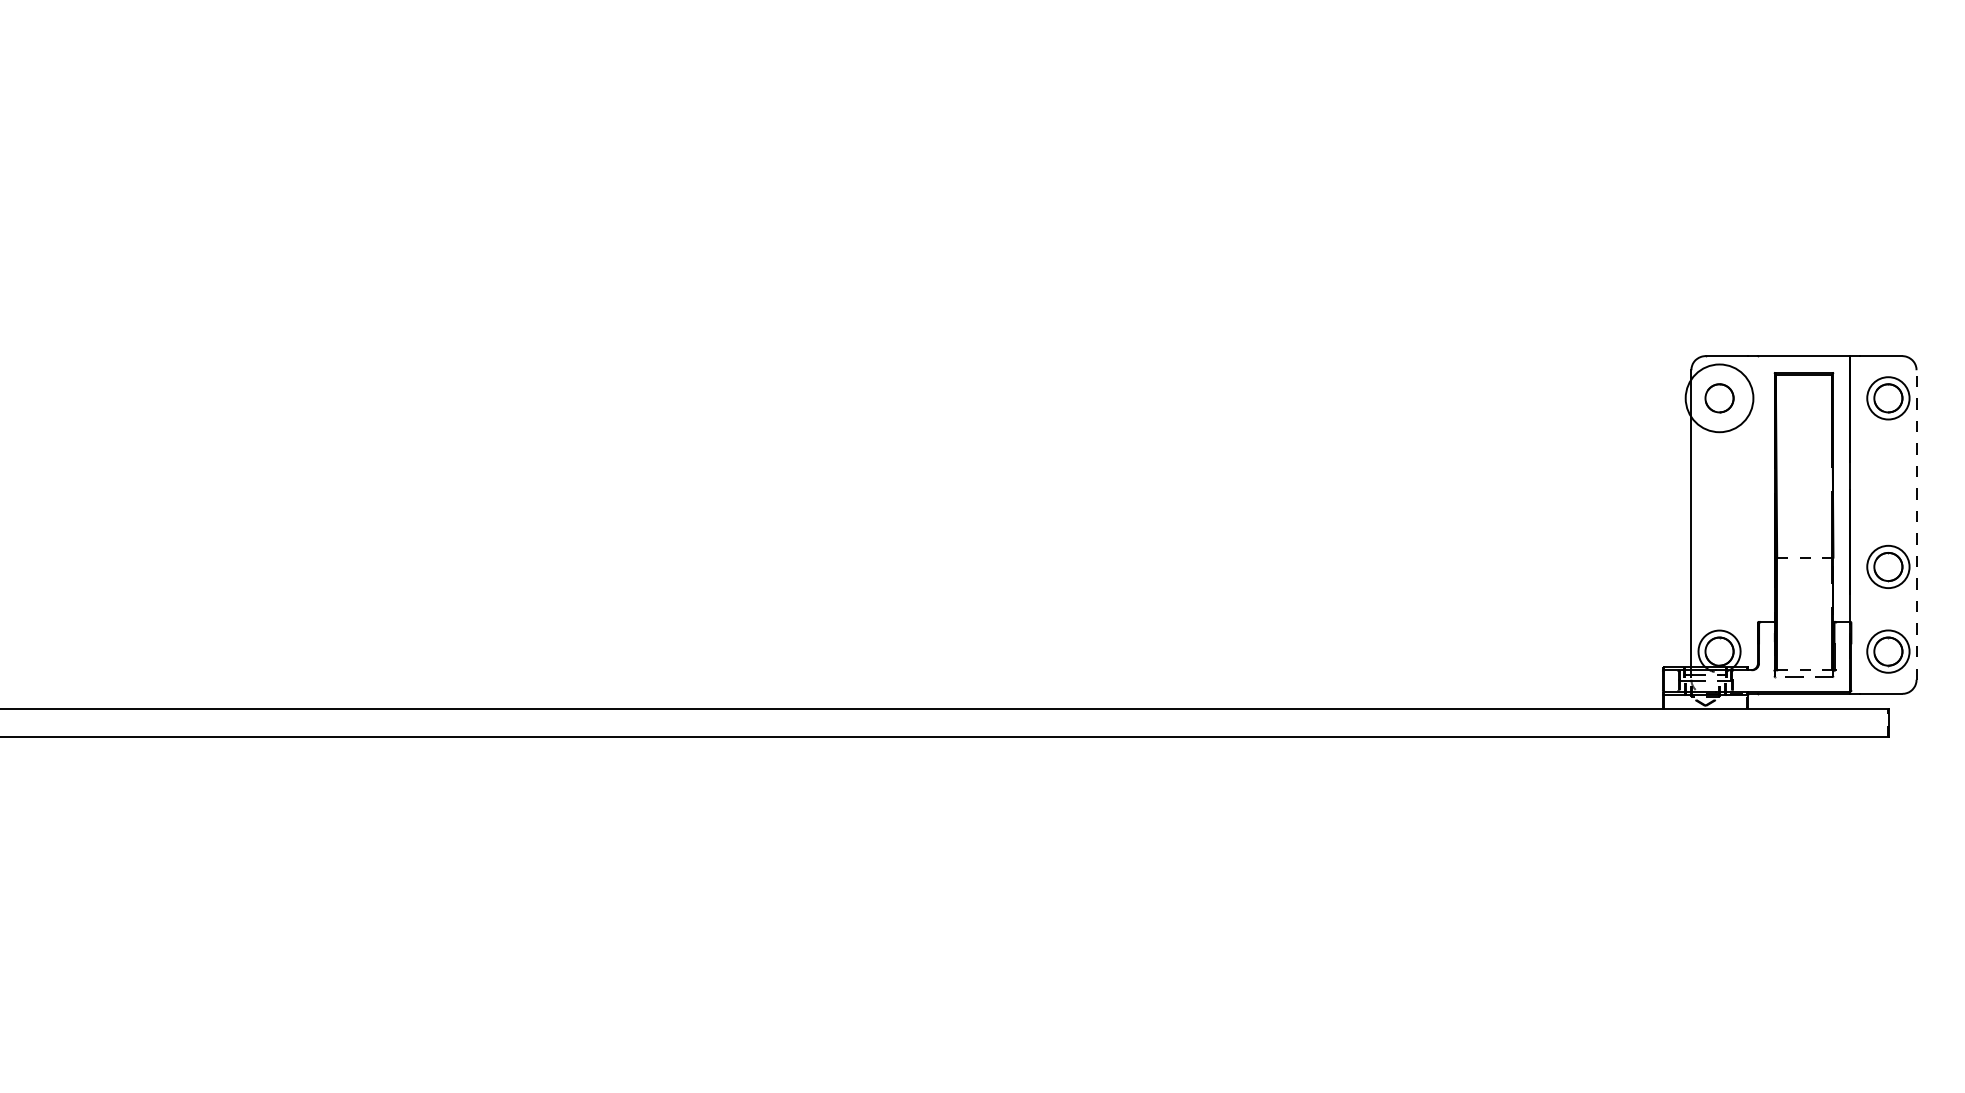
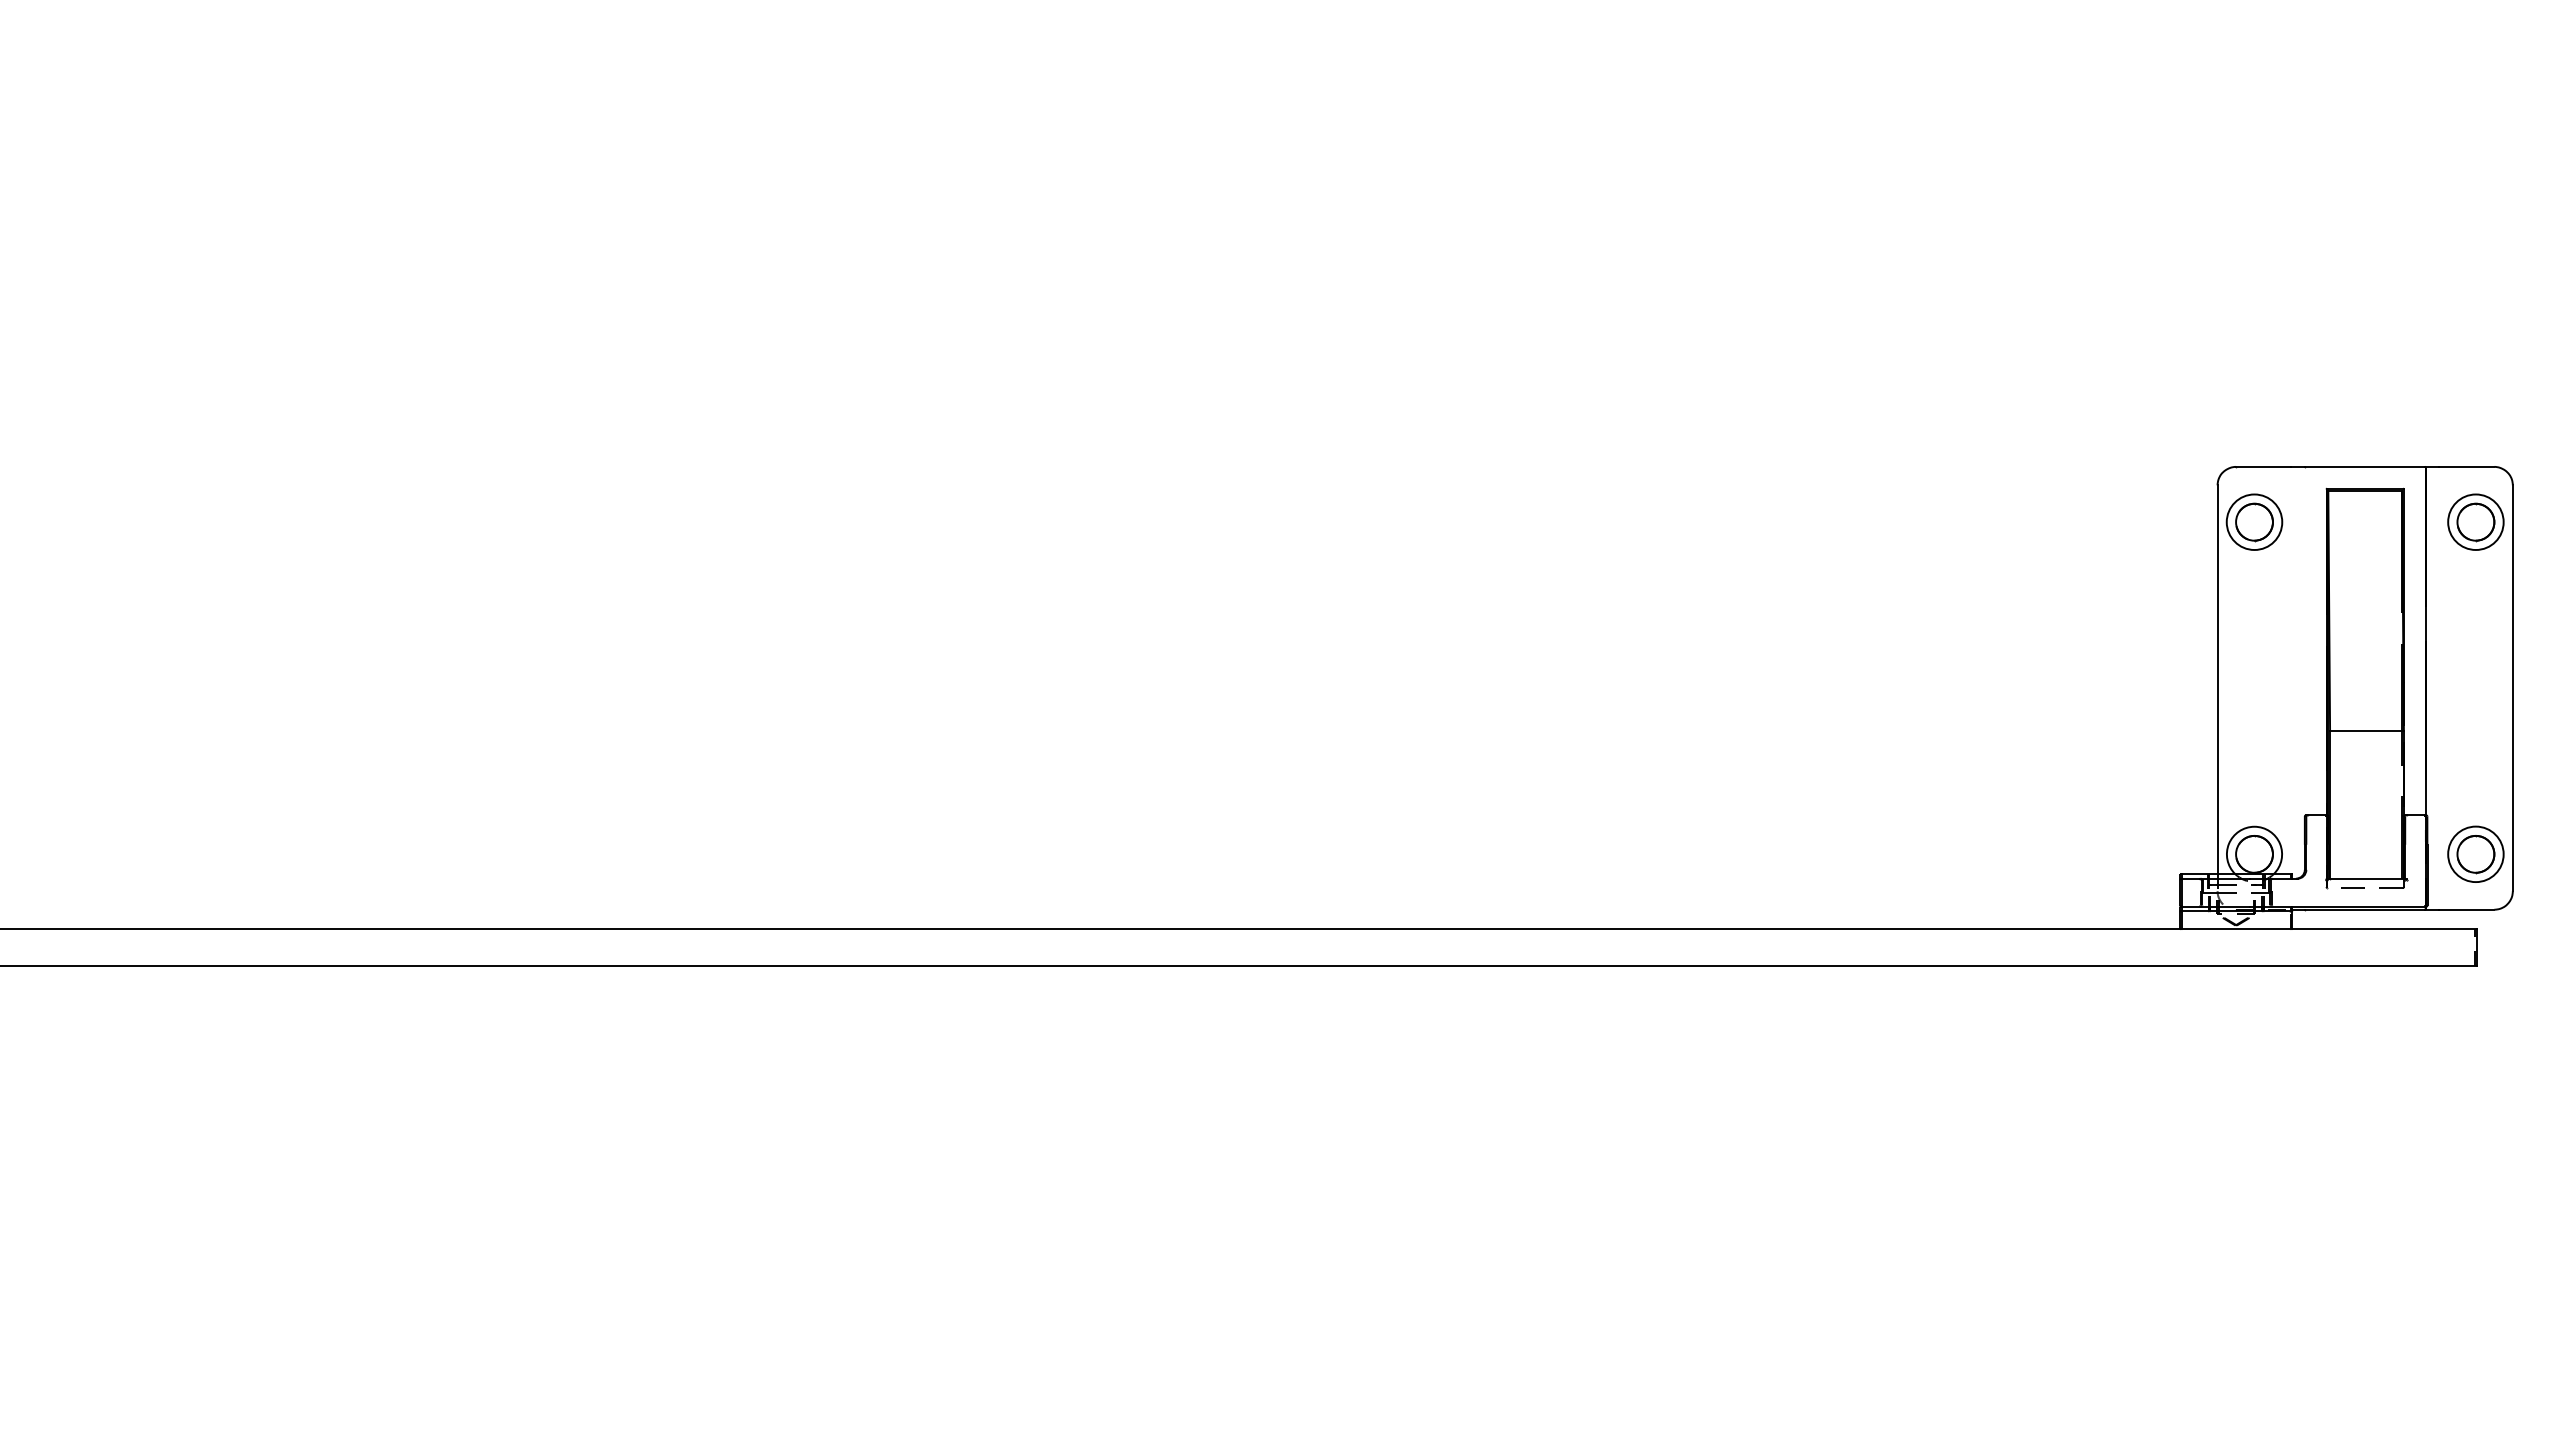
circle: (1719, 397) -> (2254, 521), size x0.62
line: (1916, 525) -> (2512, 688), dashed -> solid
line: (1804, 557) -> (2366, 731), dashed -> solid
part: (1888, 566) -> (2475, 742), removed
line: (1804, 670) -> (2366, 878), dashed -> solid

